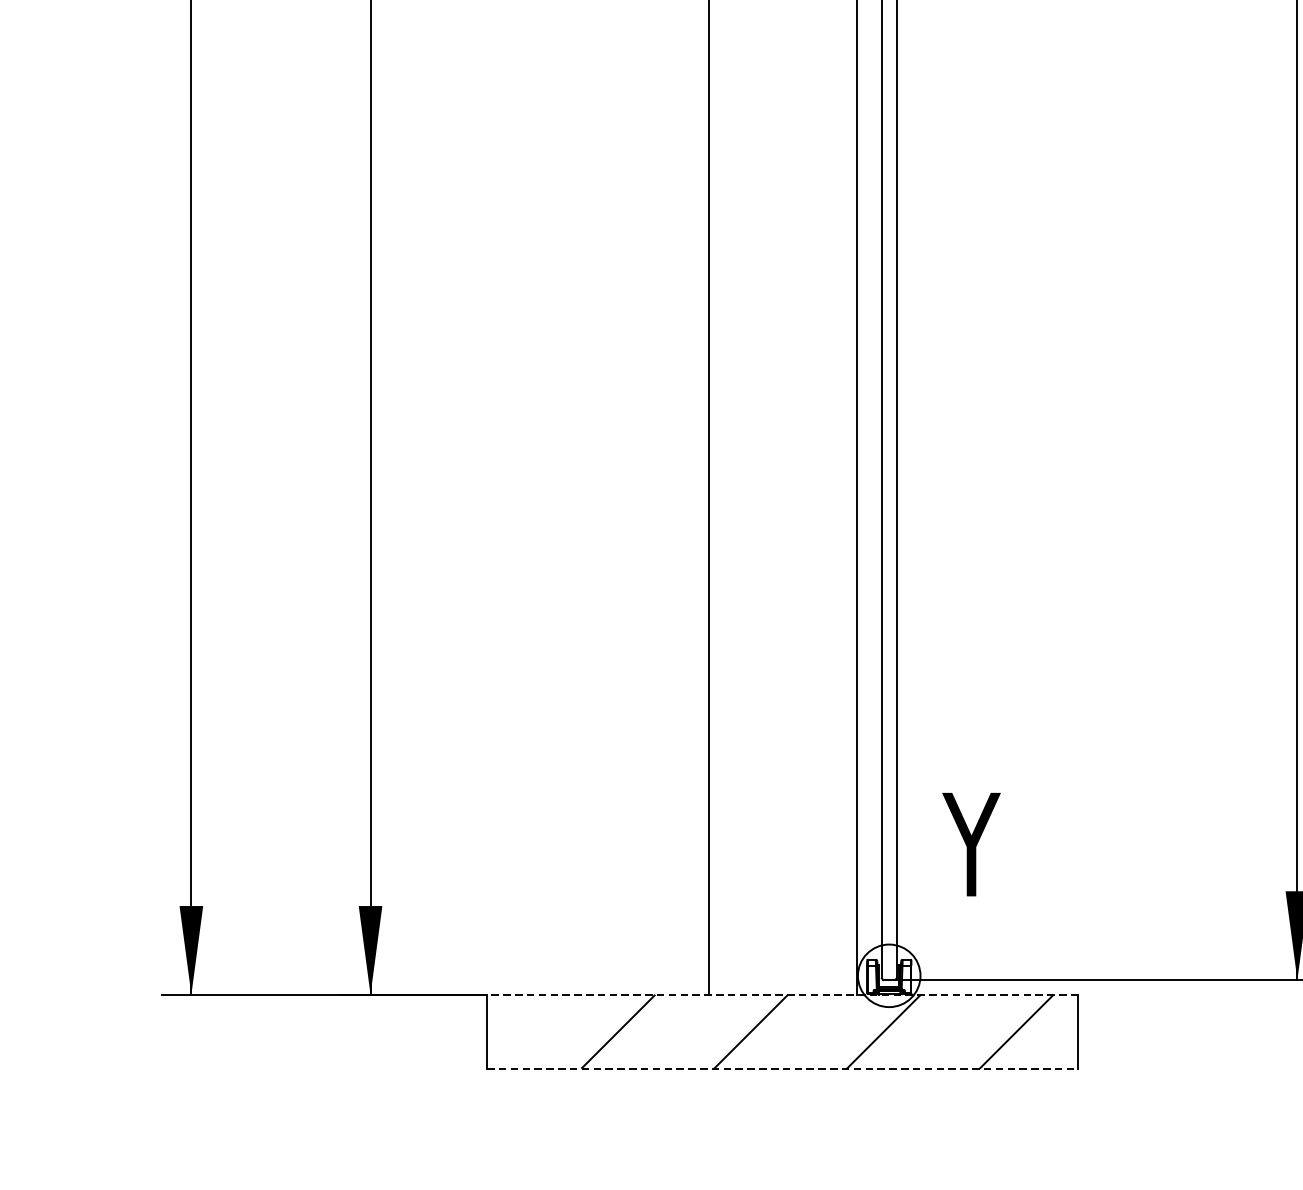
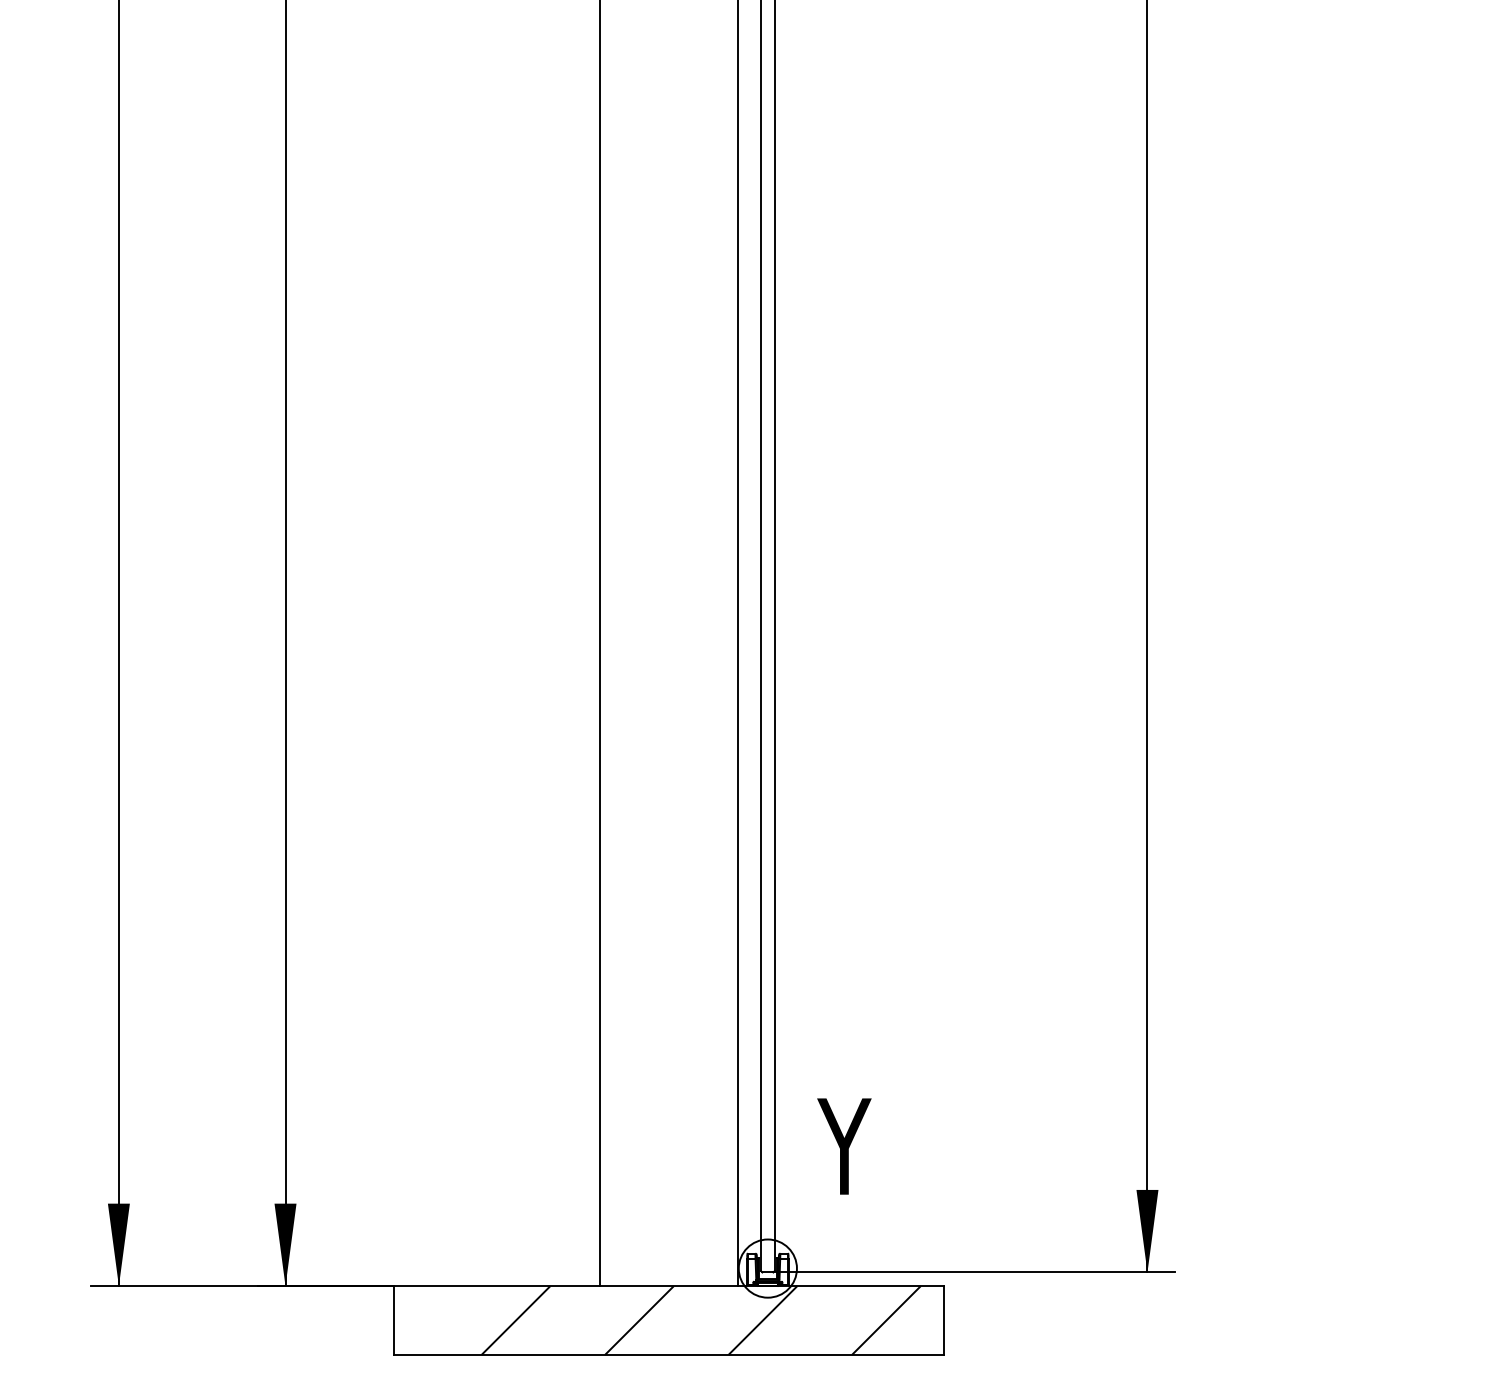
line: (782, 995) -> (668, 1286), dashed -> solid
line: (782, 1068) -> (668, 1354), dashed -> solid

